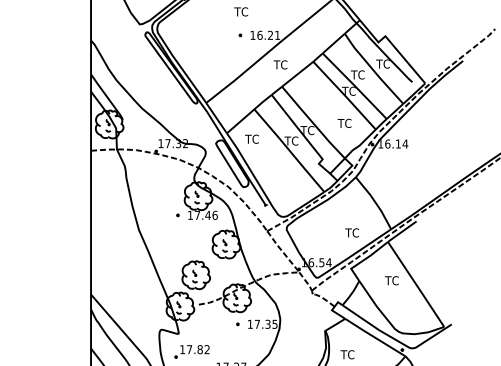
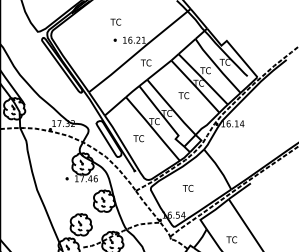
text: (344, 122) -> (183, 94), moved
text: (251, 138) -> (138, 138), moved
text: (351, 232) -> (187, 188), moved
text: (391, 280) -> (231, 239), moved

